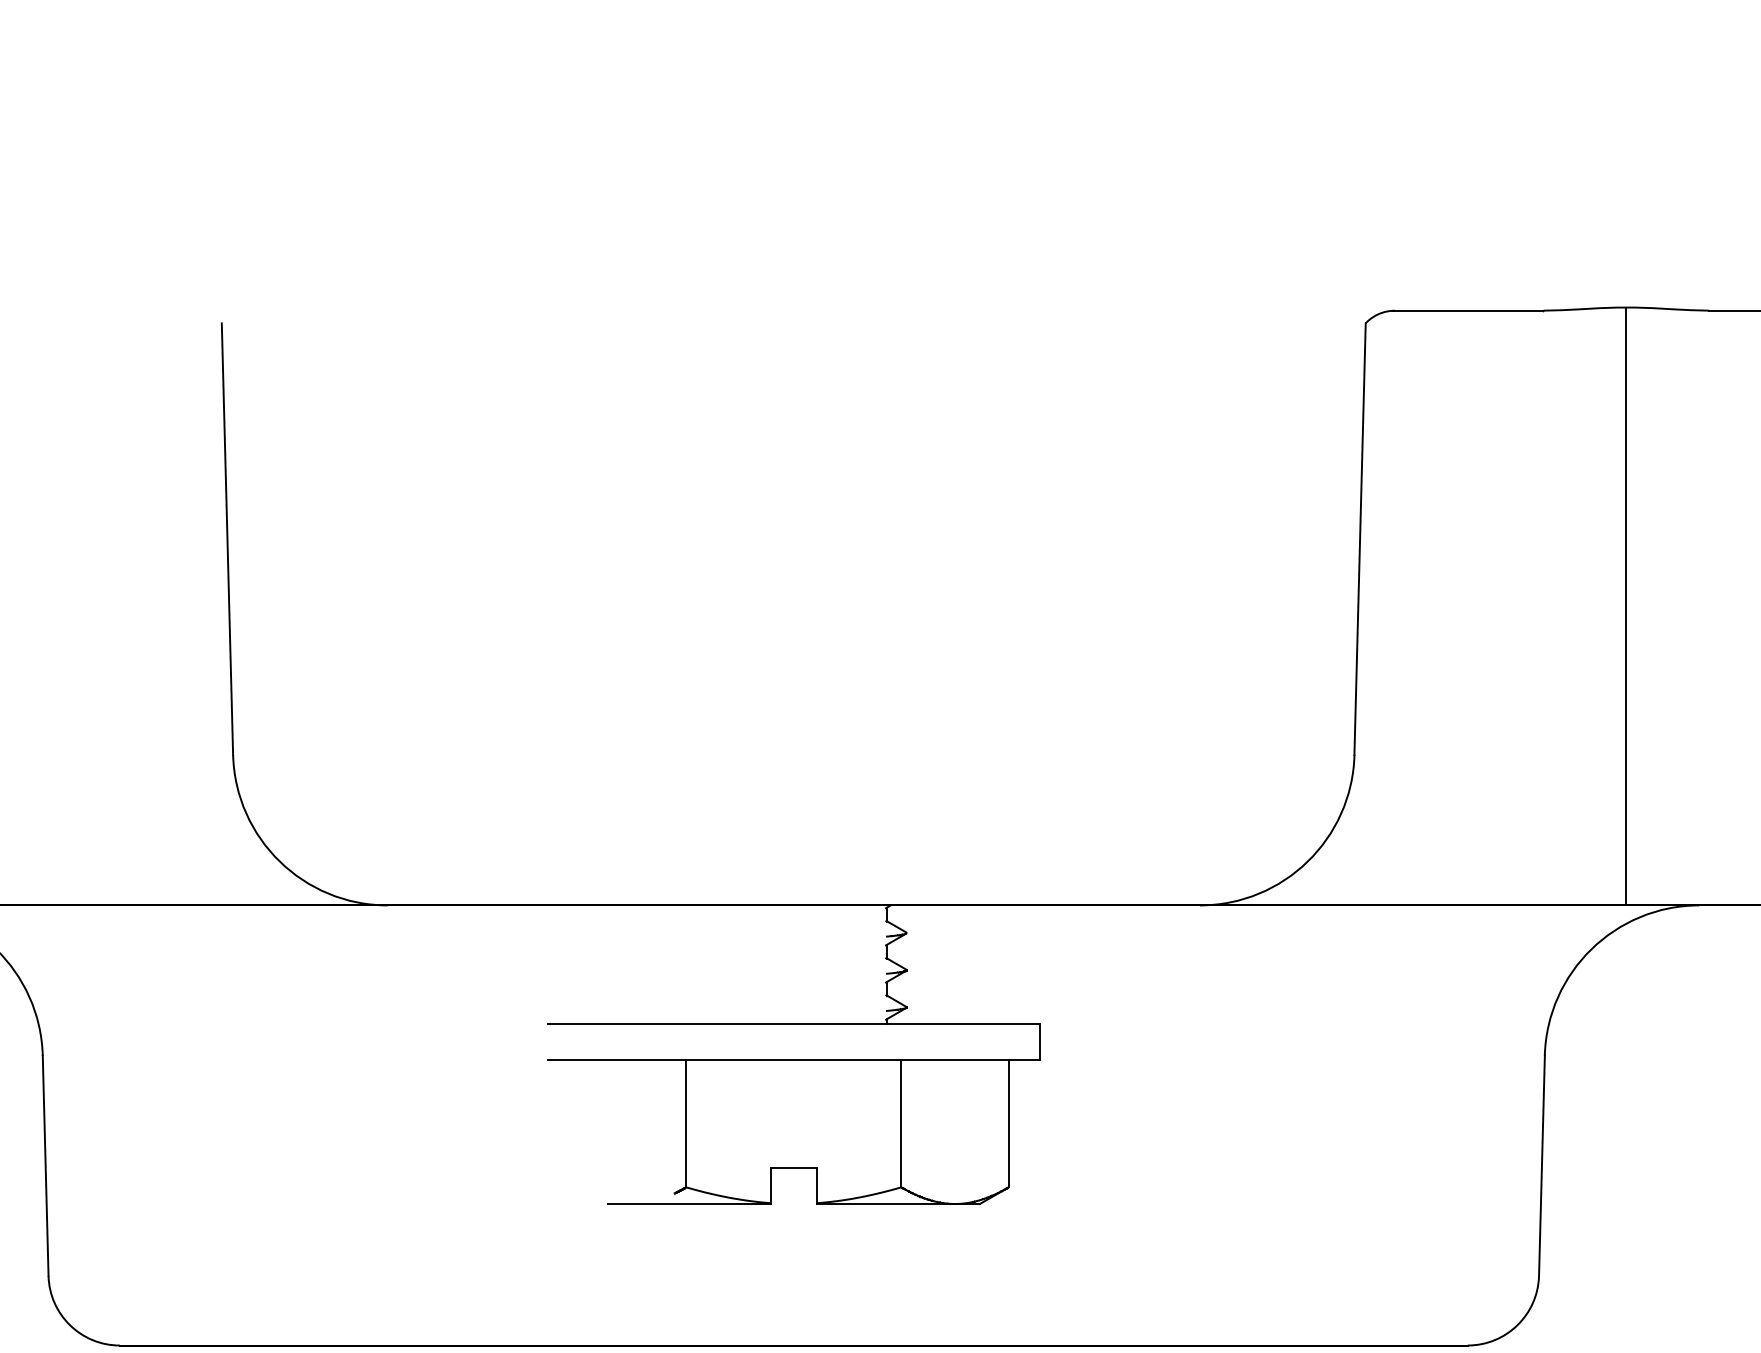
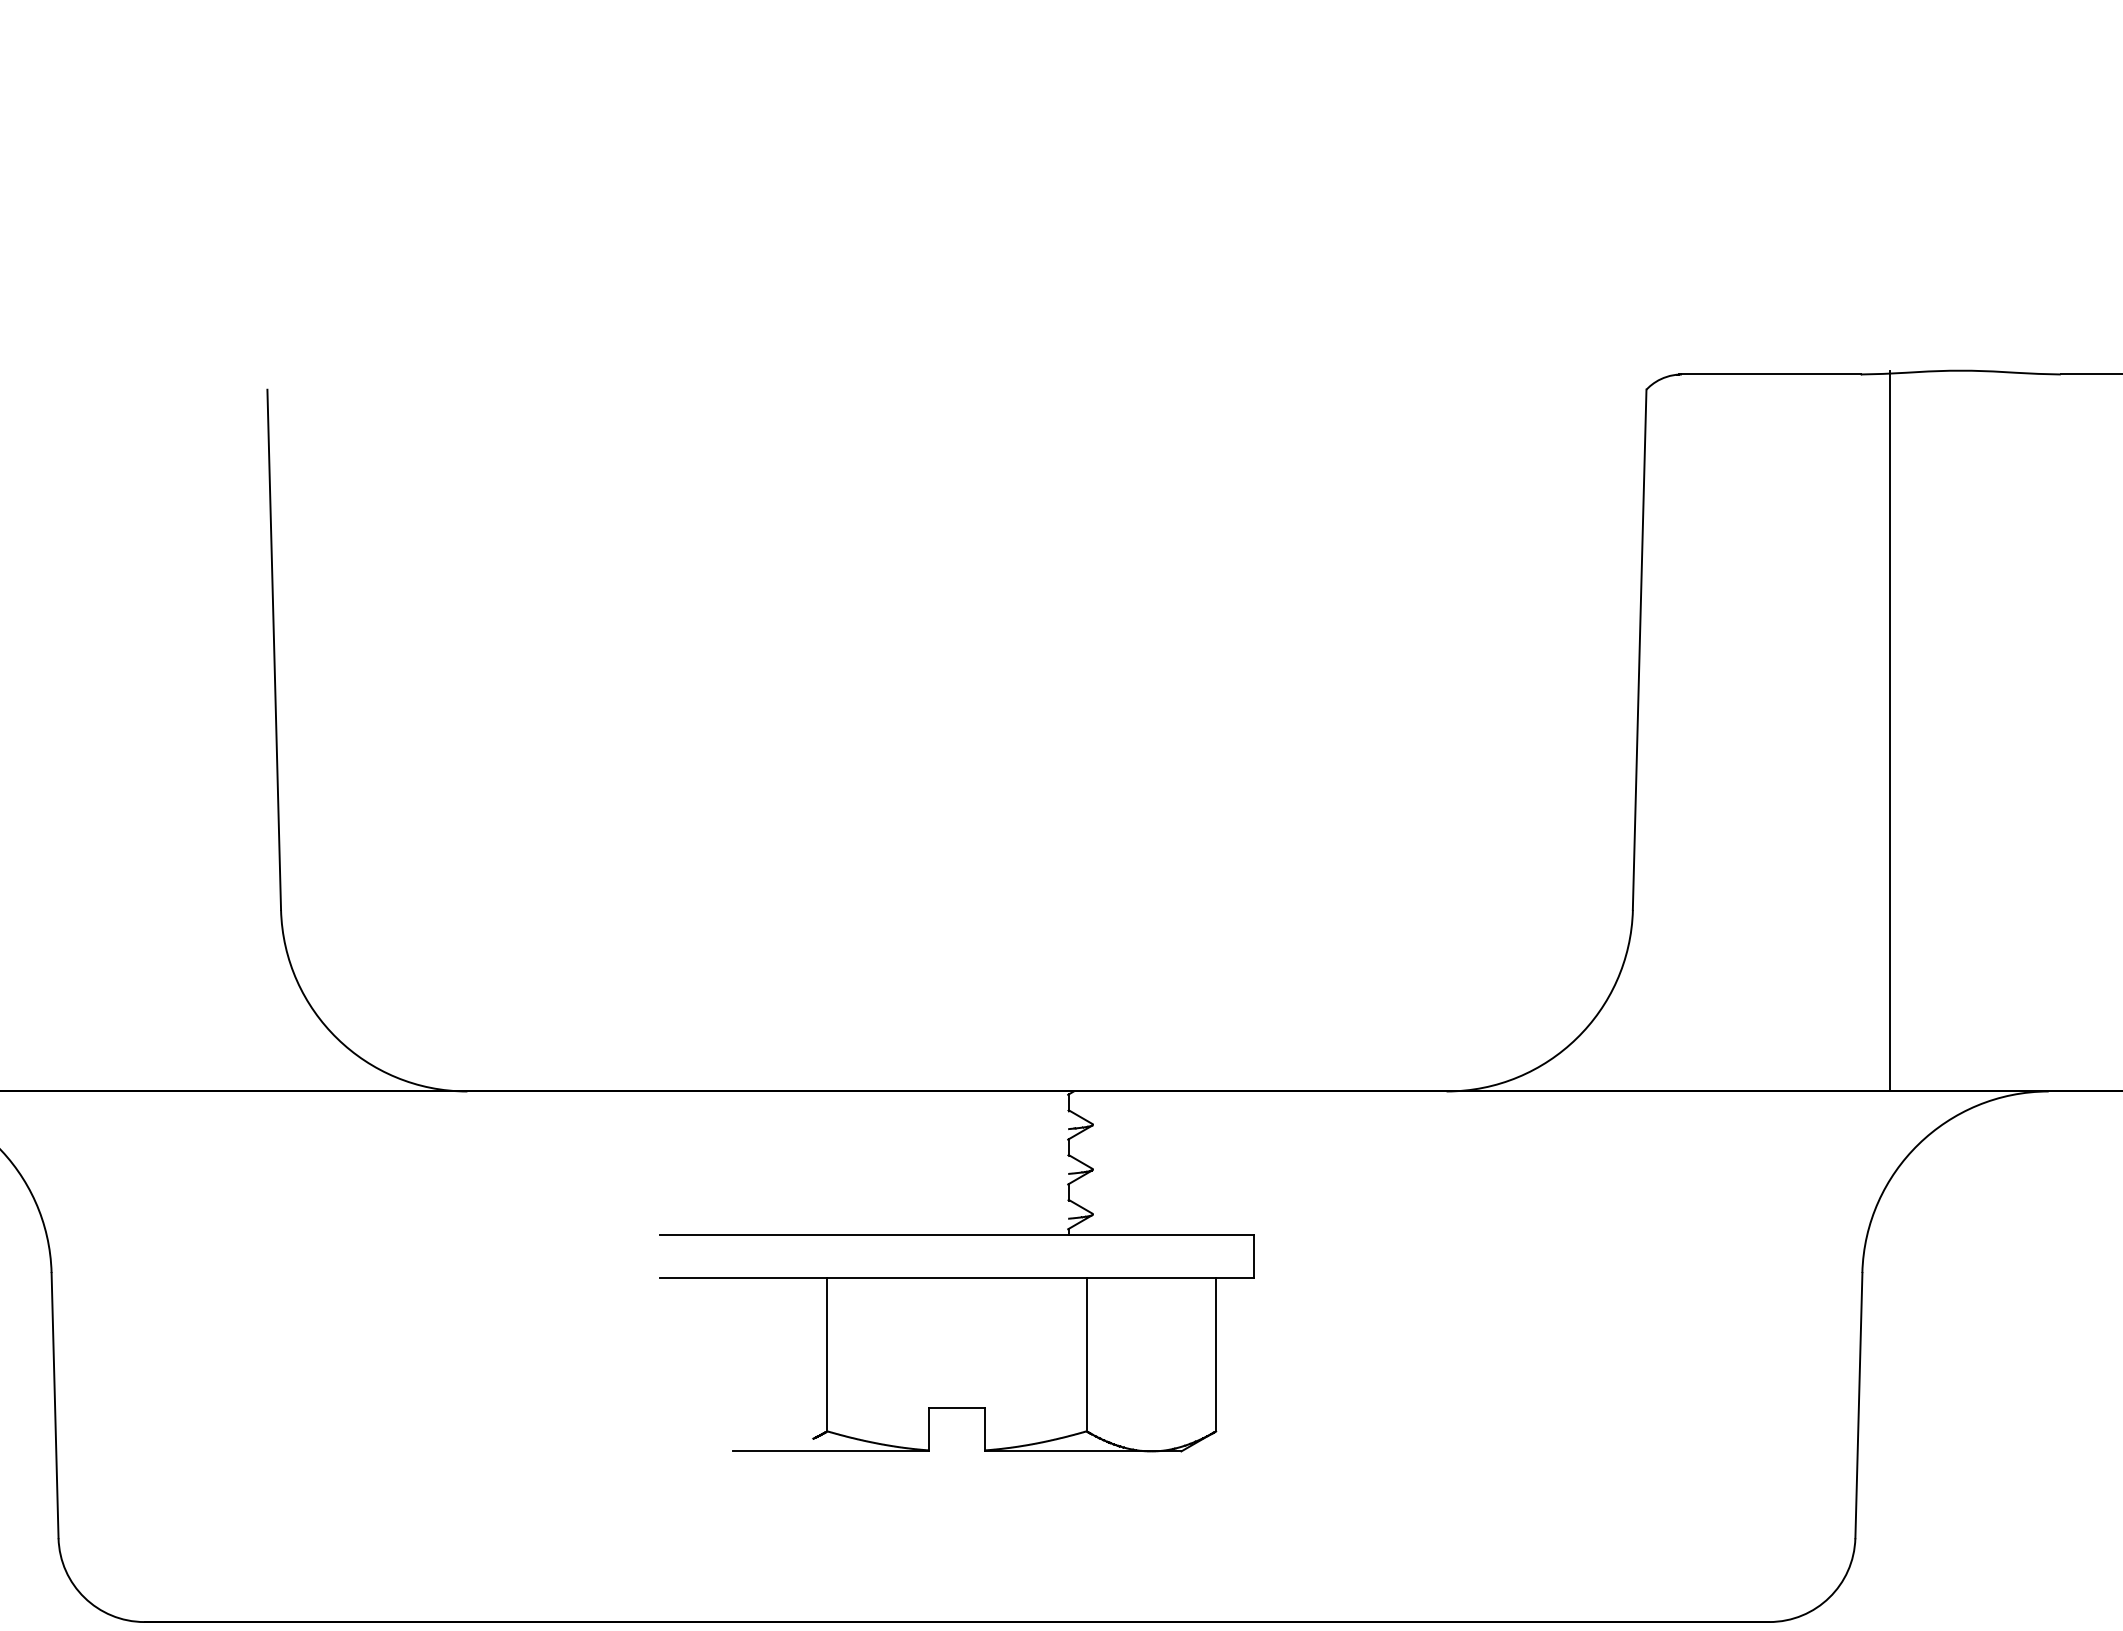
line: (1626, 605) -> (1889, 730), moved

